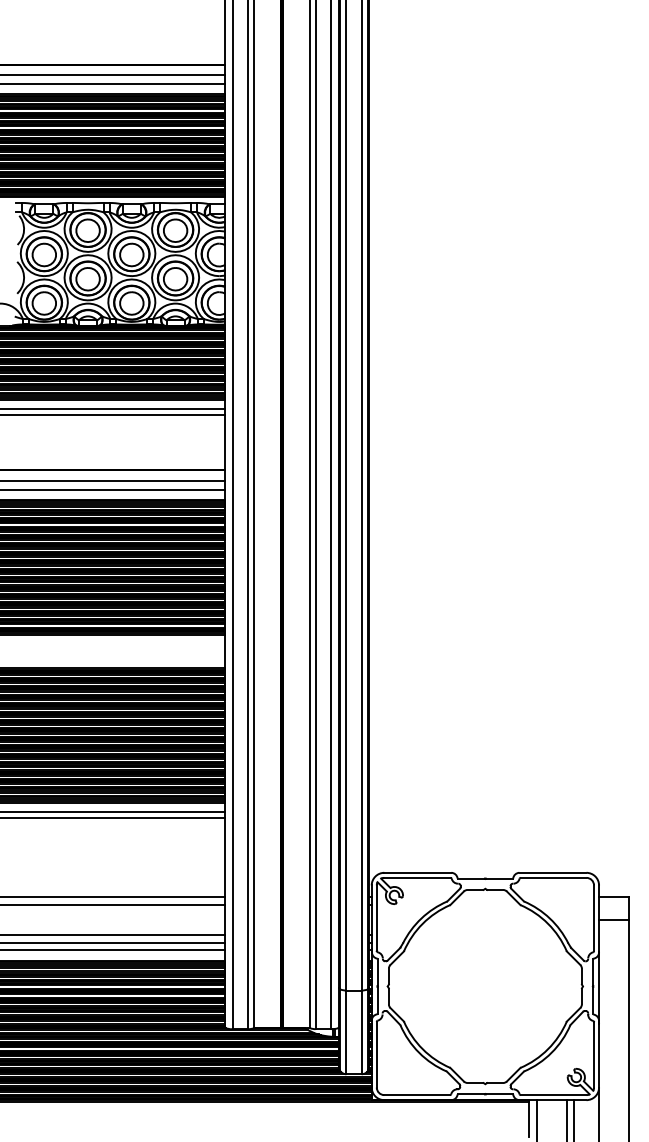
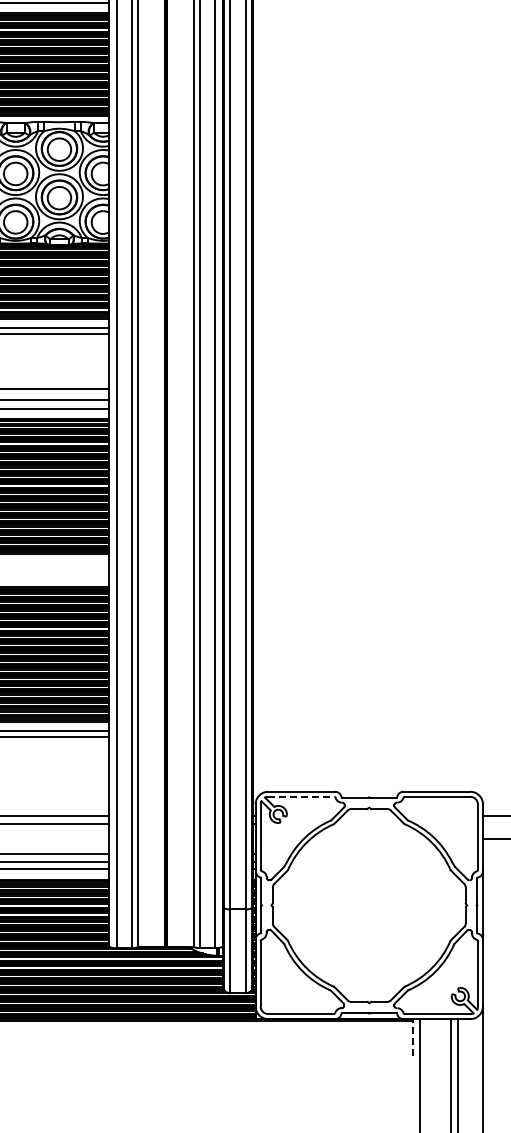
line: (417, 877) -> (301, 796), solid -> dashed
line: (528, 1119) -> (412, 1038), solid -> dashed

